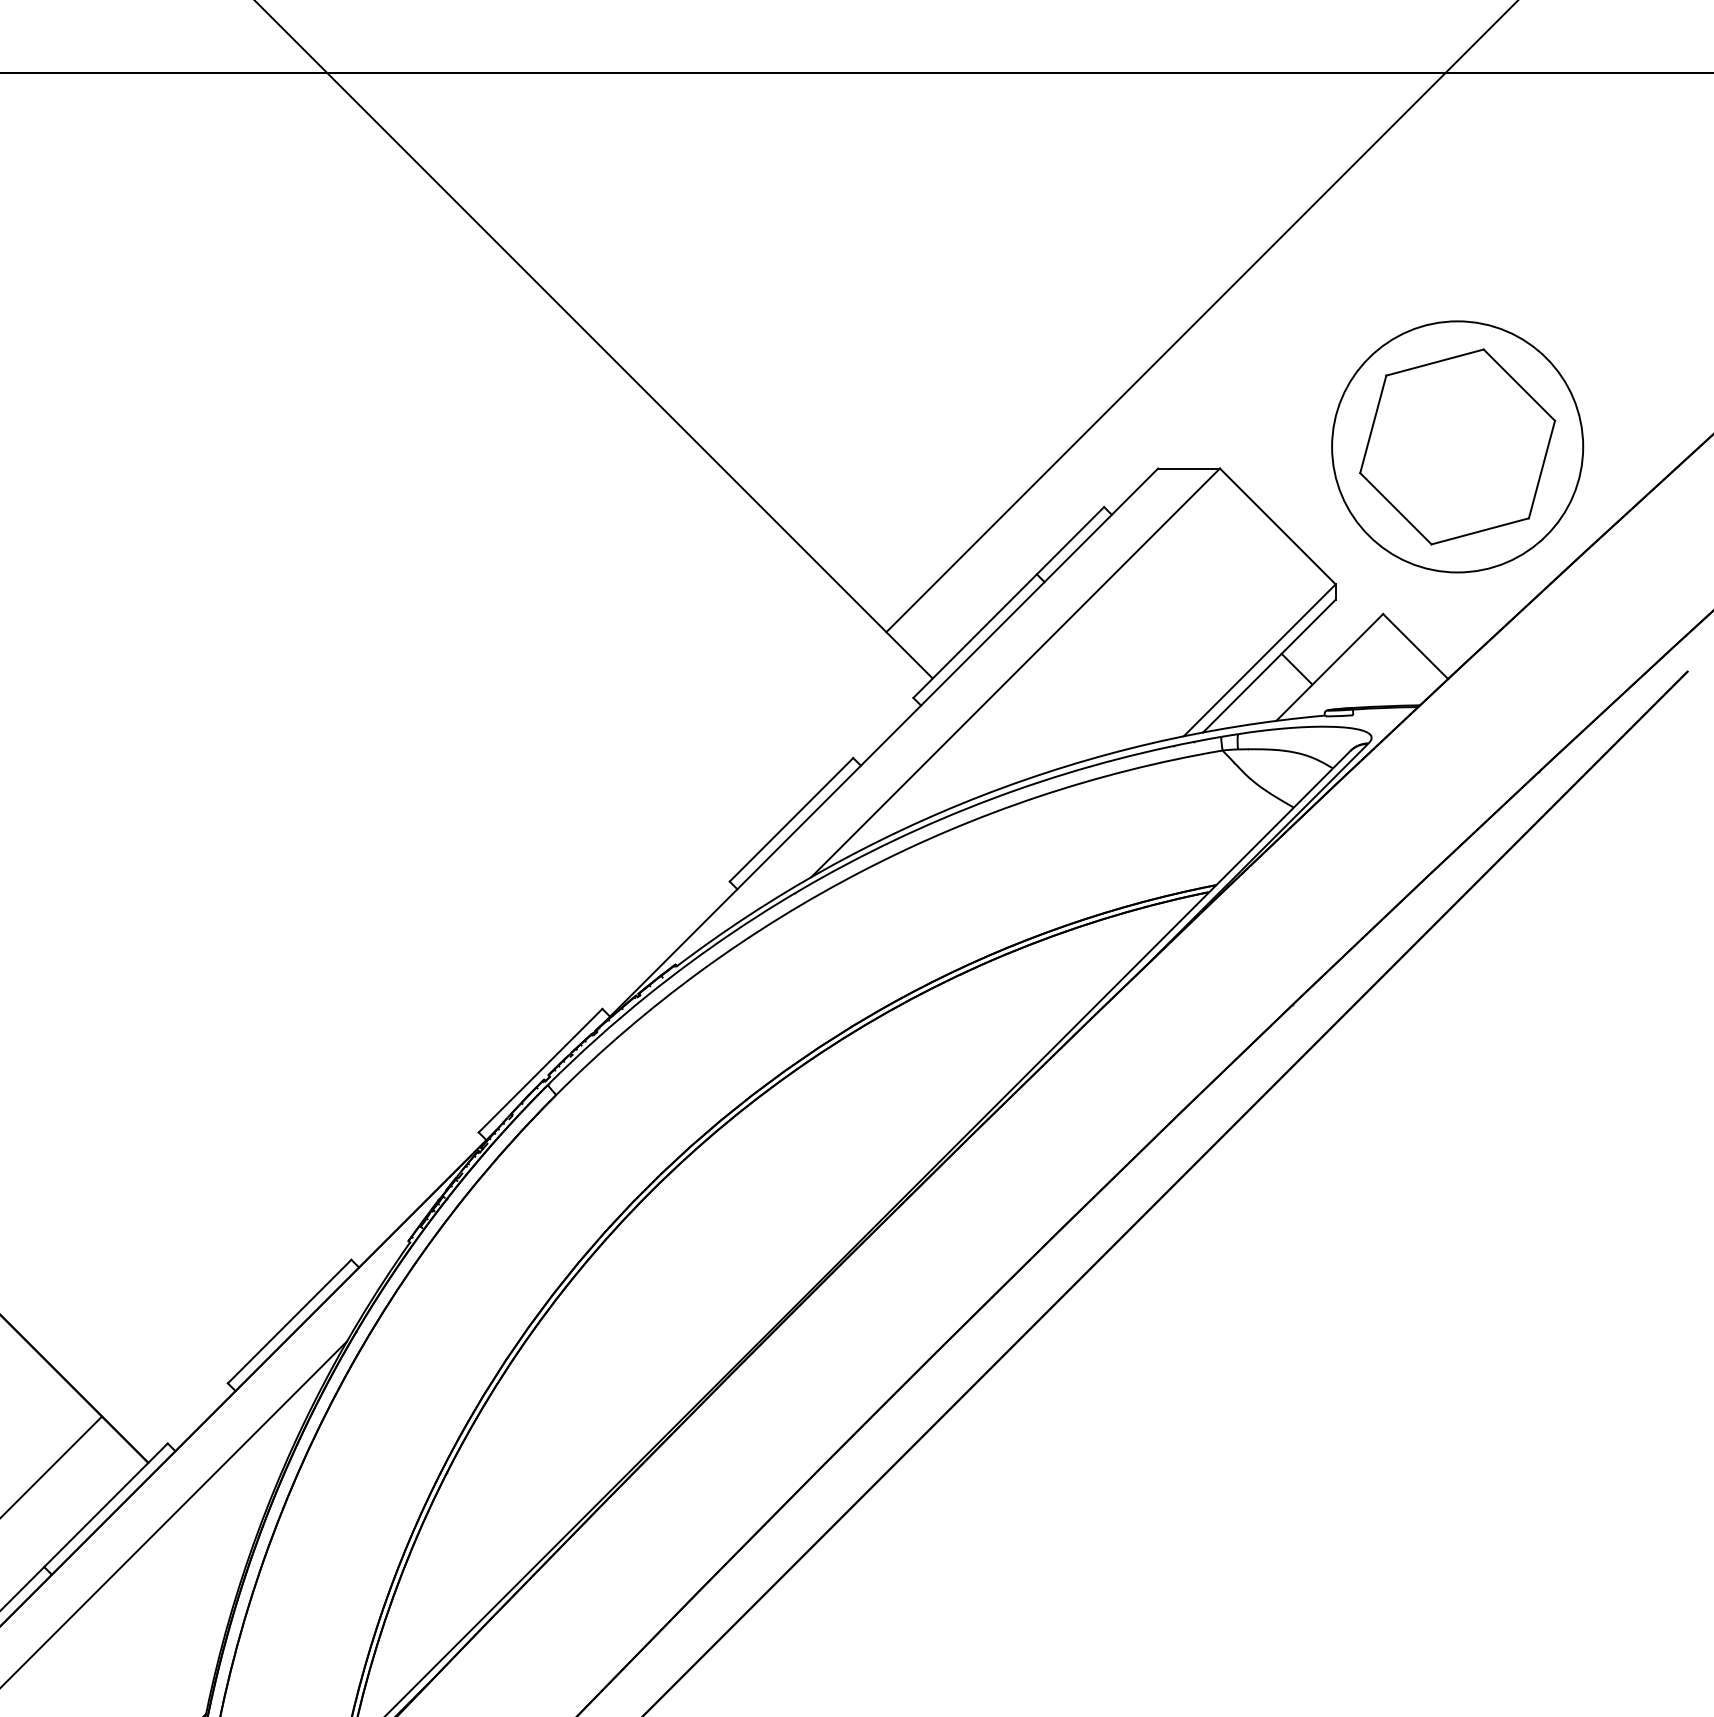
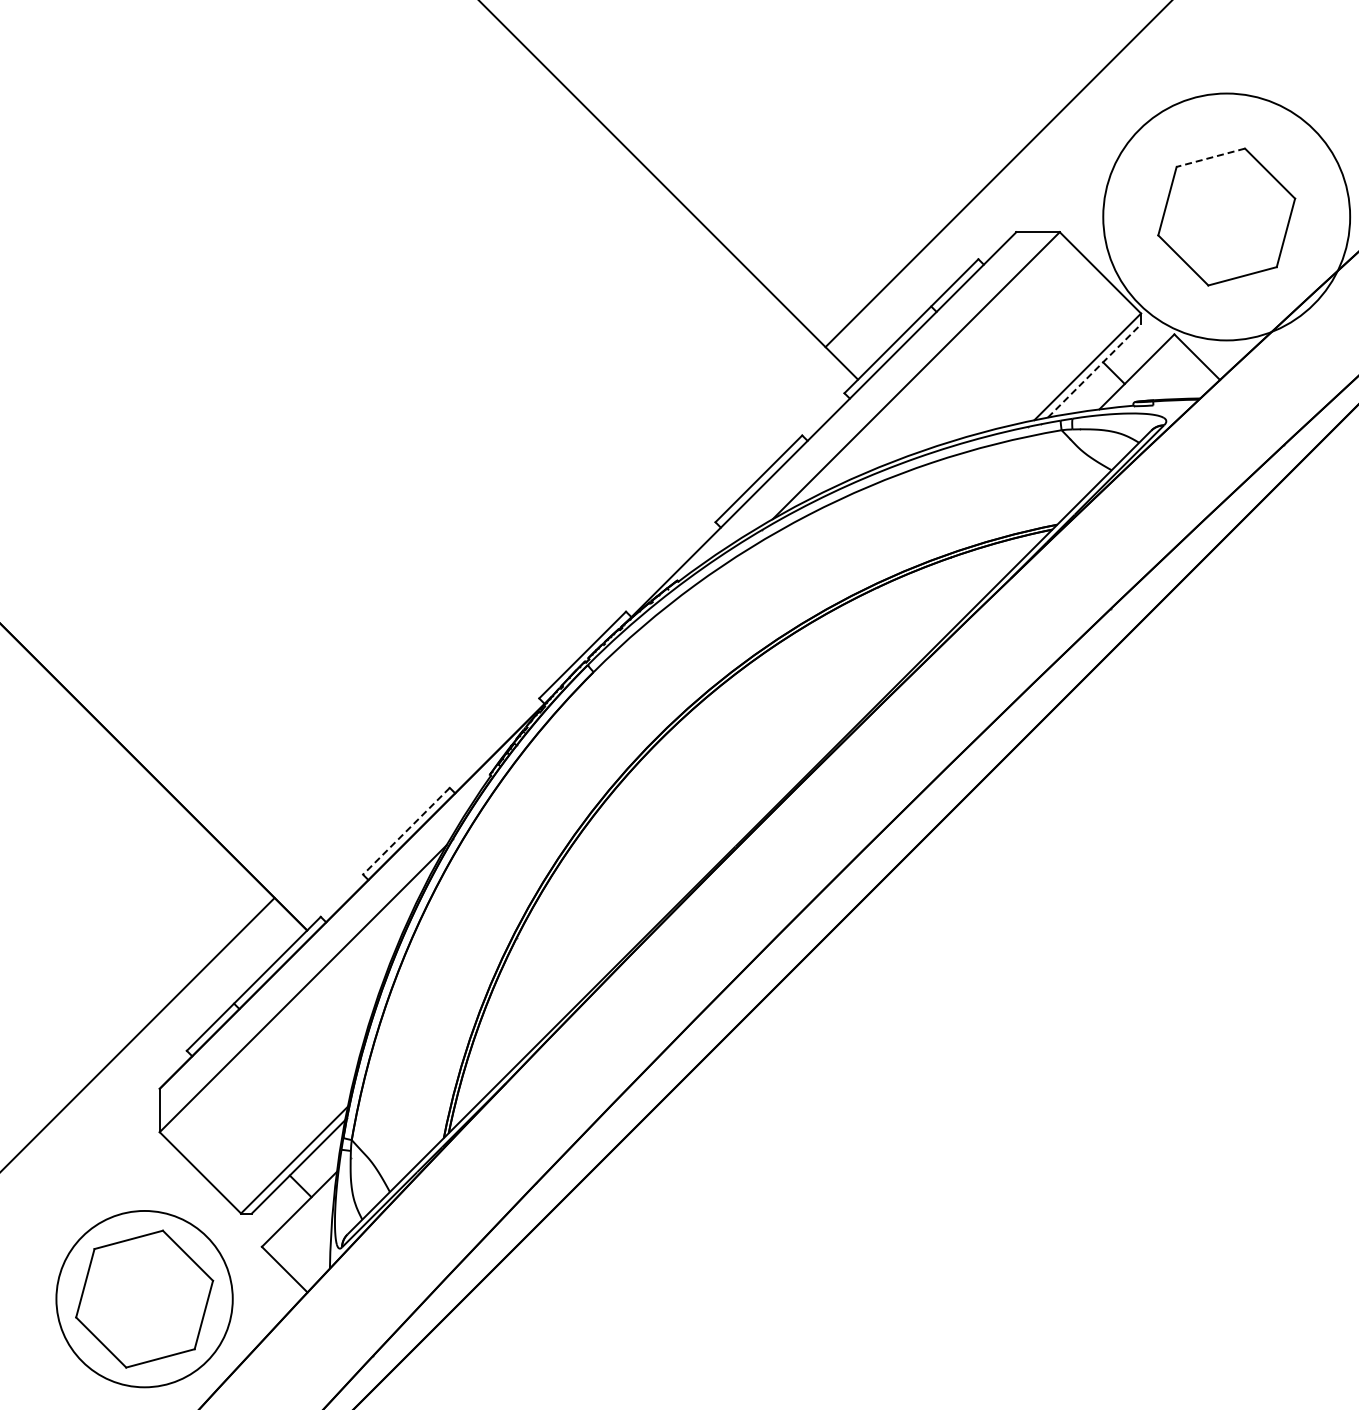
line: (1434, 362) -> (1210, 157), solid -> dashed
circle: (1457, 446) -> (1226, 216), size x1.4
line: (1269, 665) -> (1094, 370), solid -> dashed
line: (289, 1321) -> (406, 831), solid -> dashed

